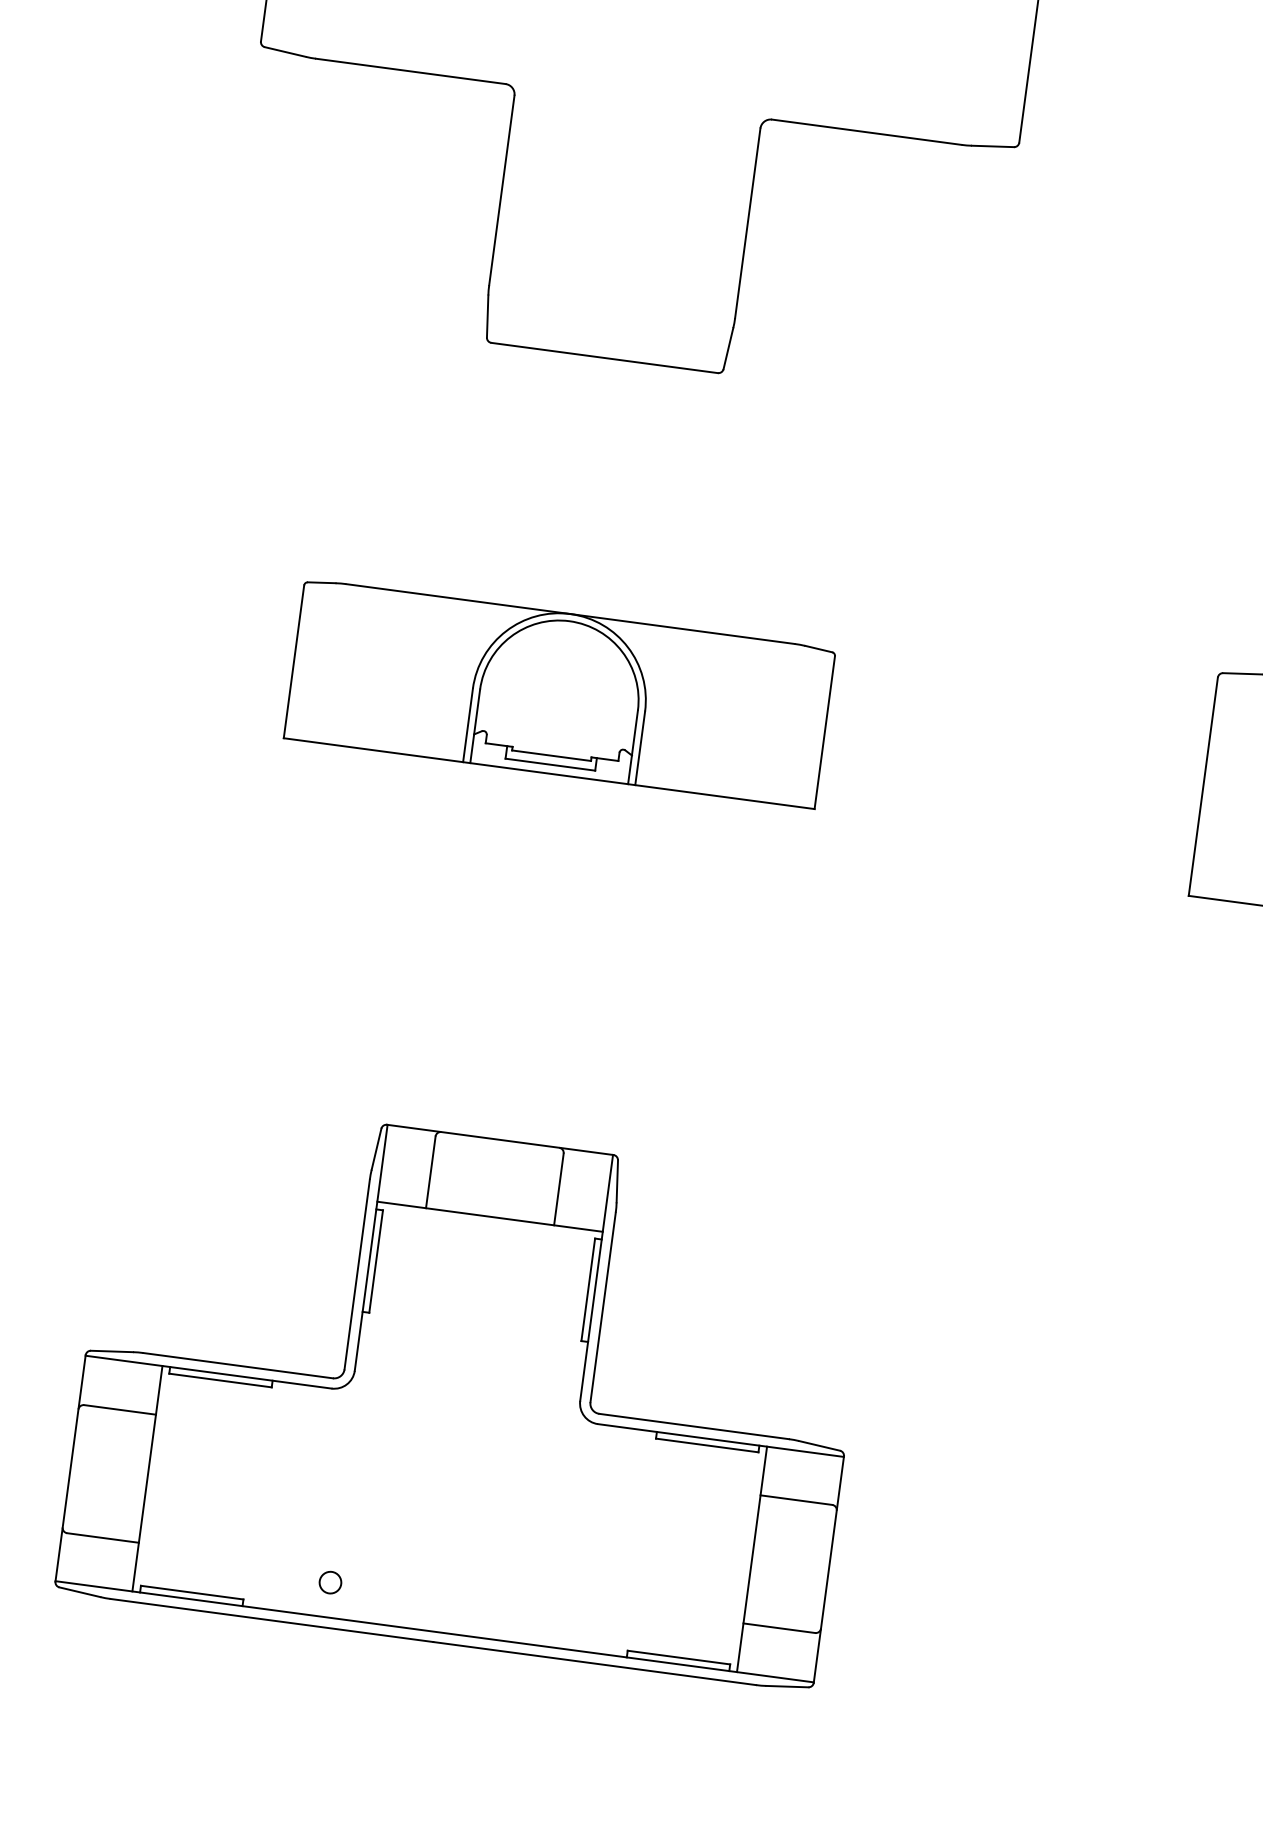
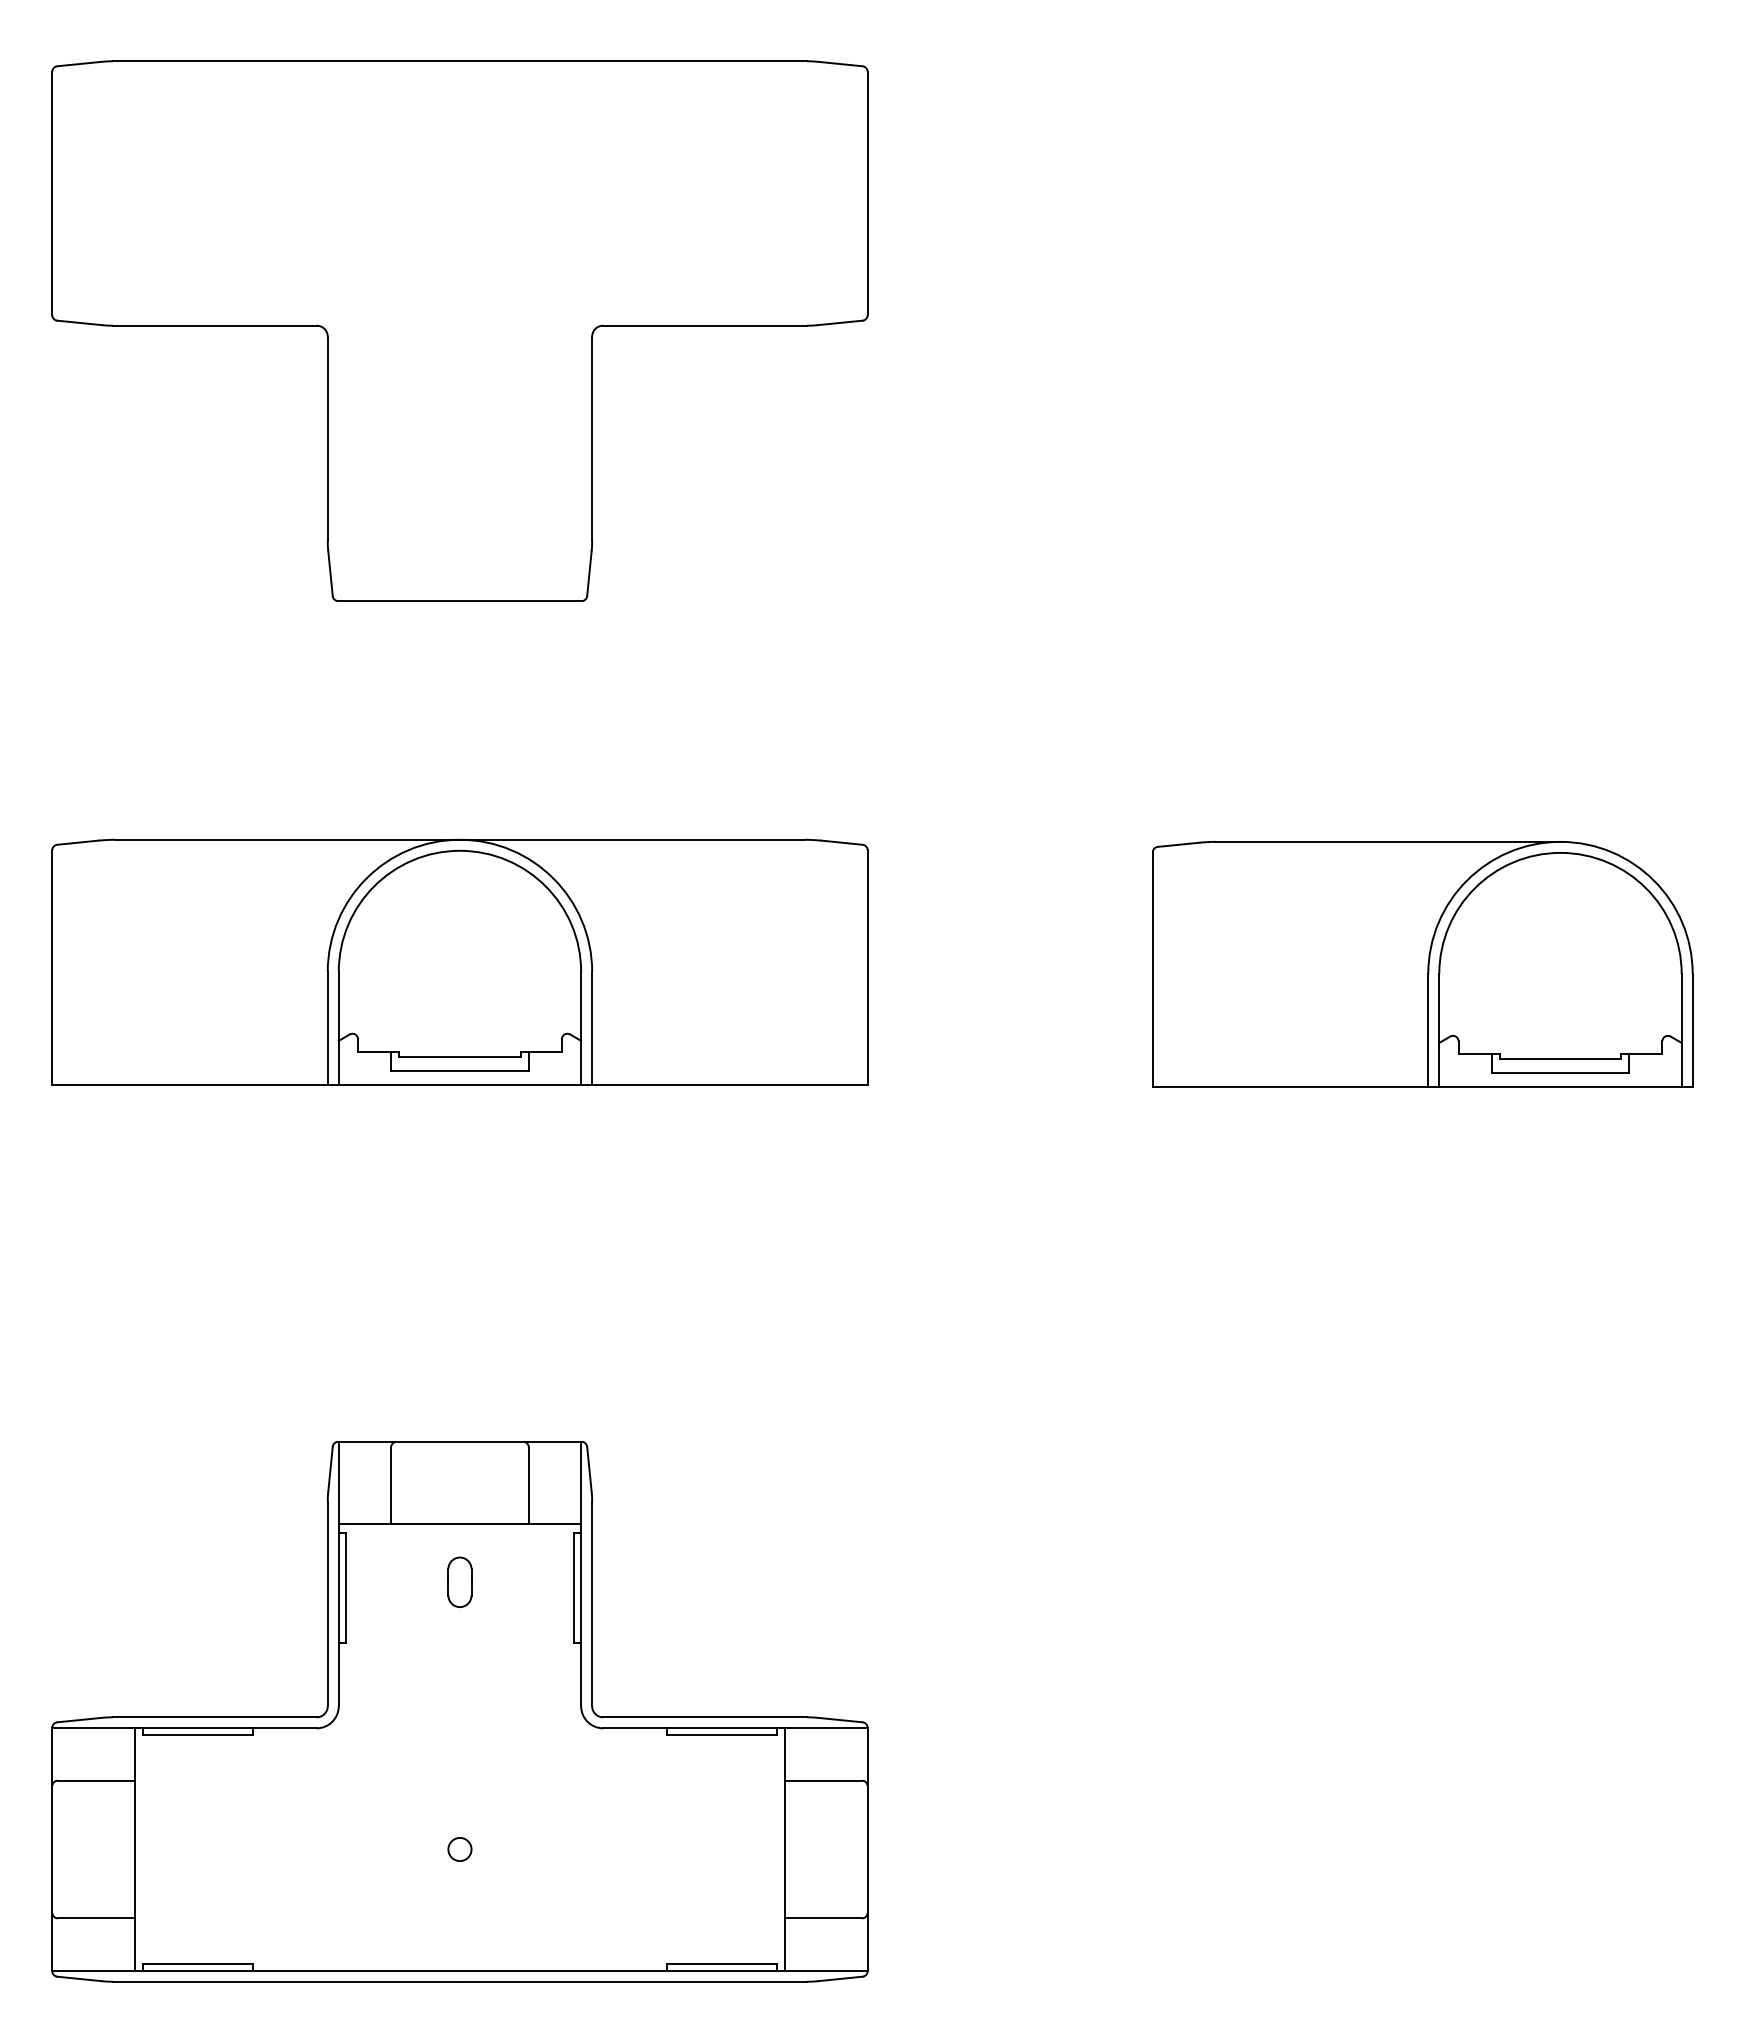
part: (559, 693) -> (459, 961), size x1.43
part: (482, 1269) -> (459, 1581), added
circle: (330, 1582) -> (459, 1849), moved

